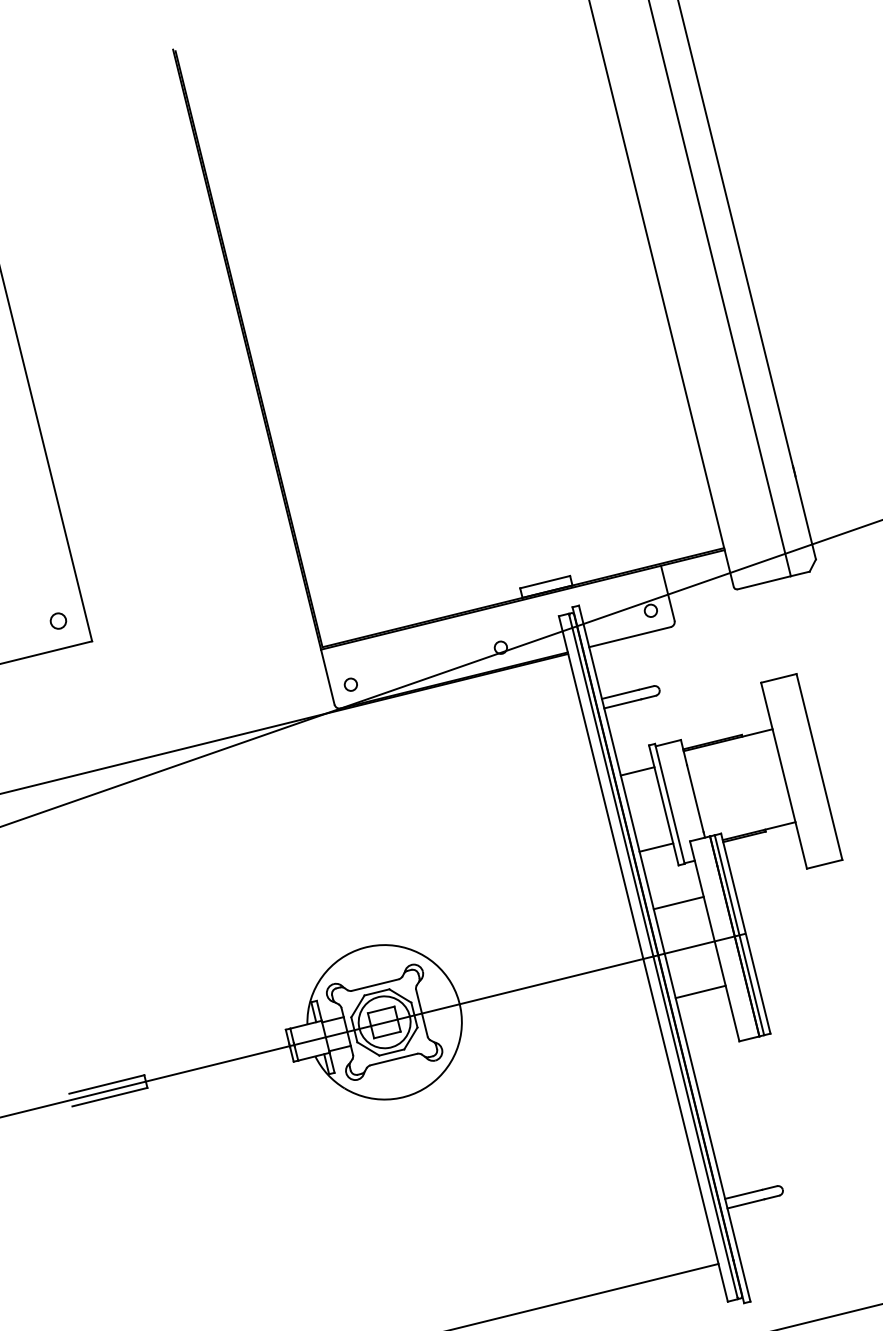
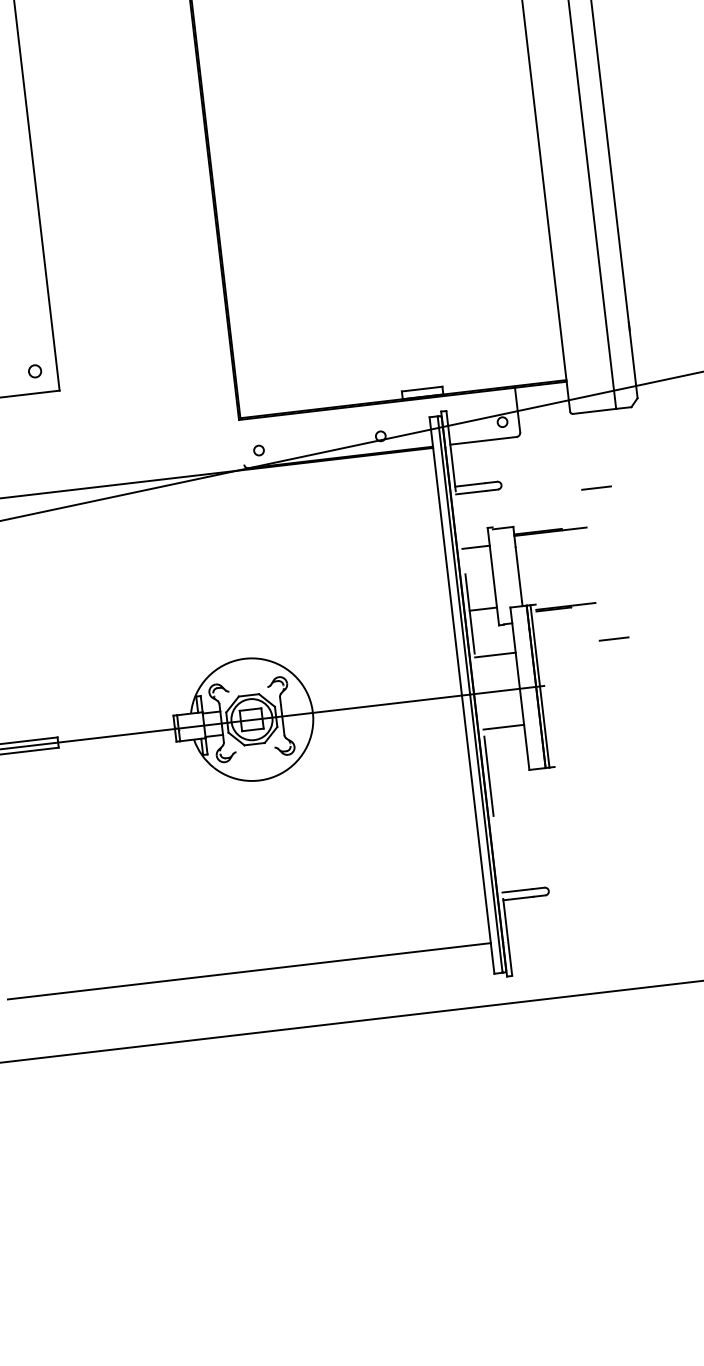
line: (327, 677) -> (241, 442), removed
line: (819, 766) -> (619, 561), removed
line: (783, 774) -> (590, 564), removed
line: (668, 803) -> (497, 575), removed
line: (744, 933) -> (544, 685), removed
line: (664, 953) -> (479, 693), solid -> dashed
line: (375, 985) -> (248, 689), removed
line: (393, 1059) -> (255, 749), removed

